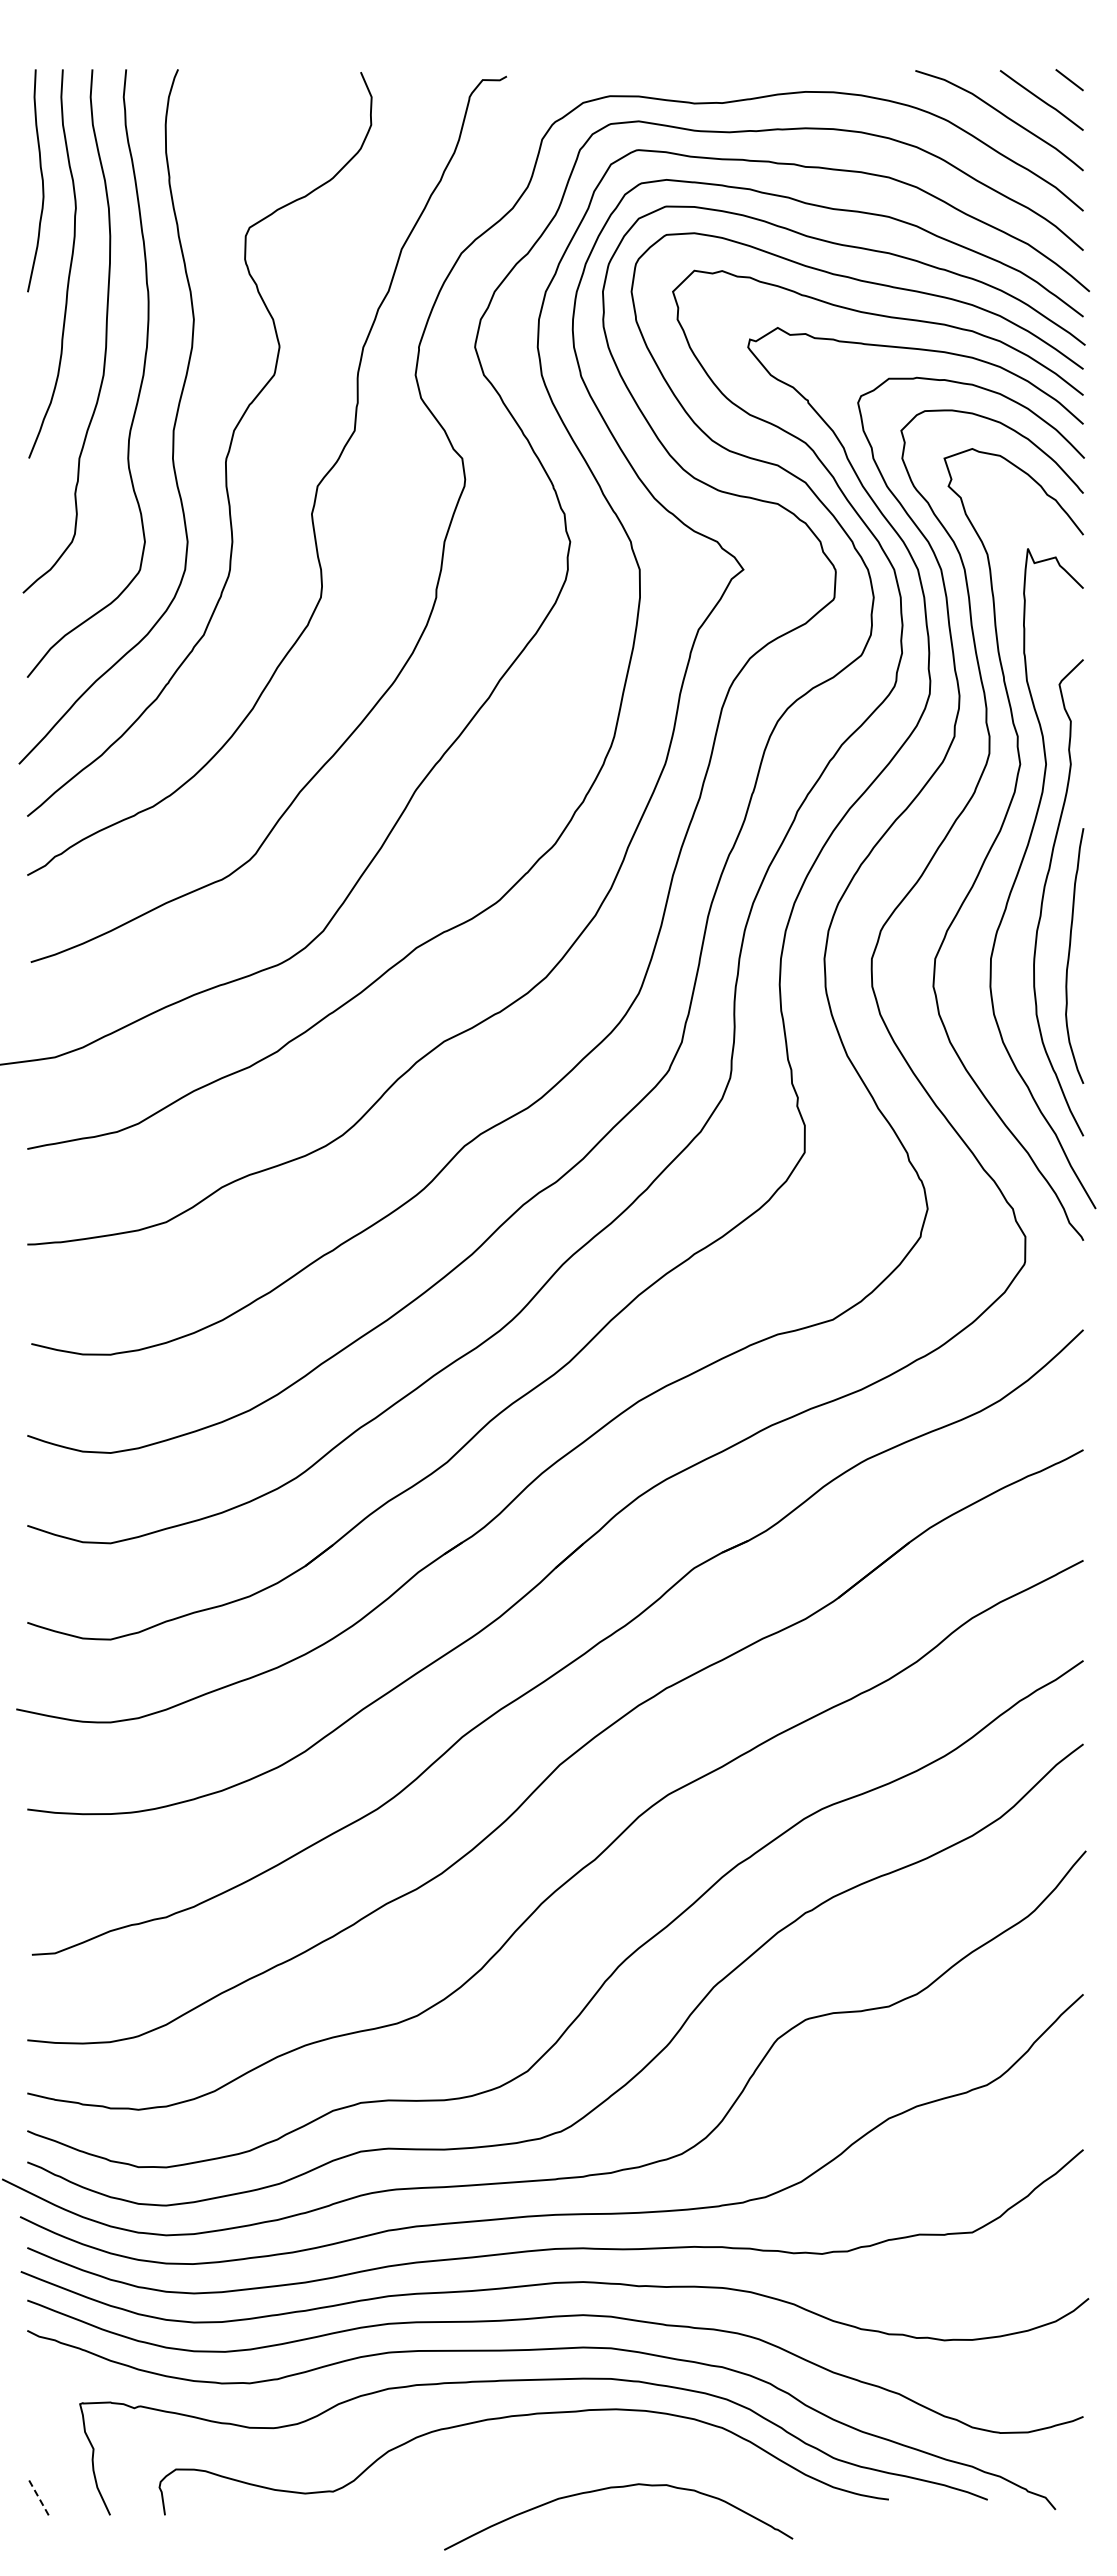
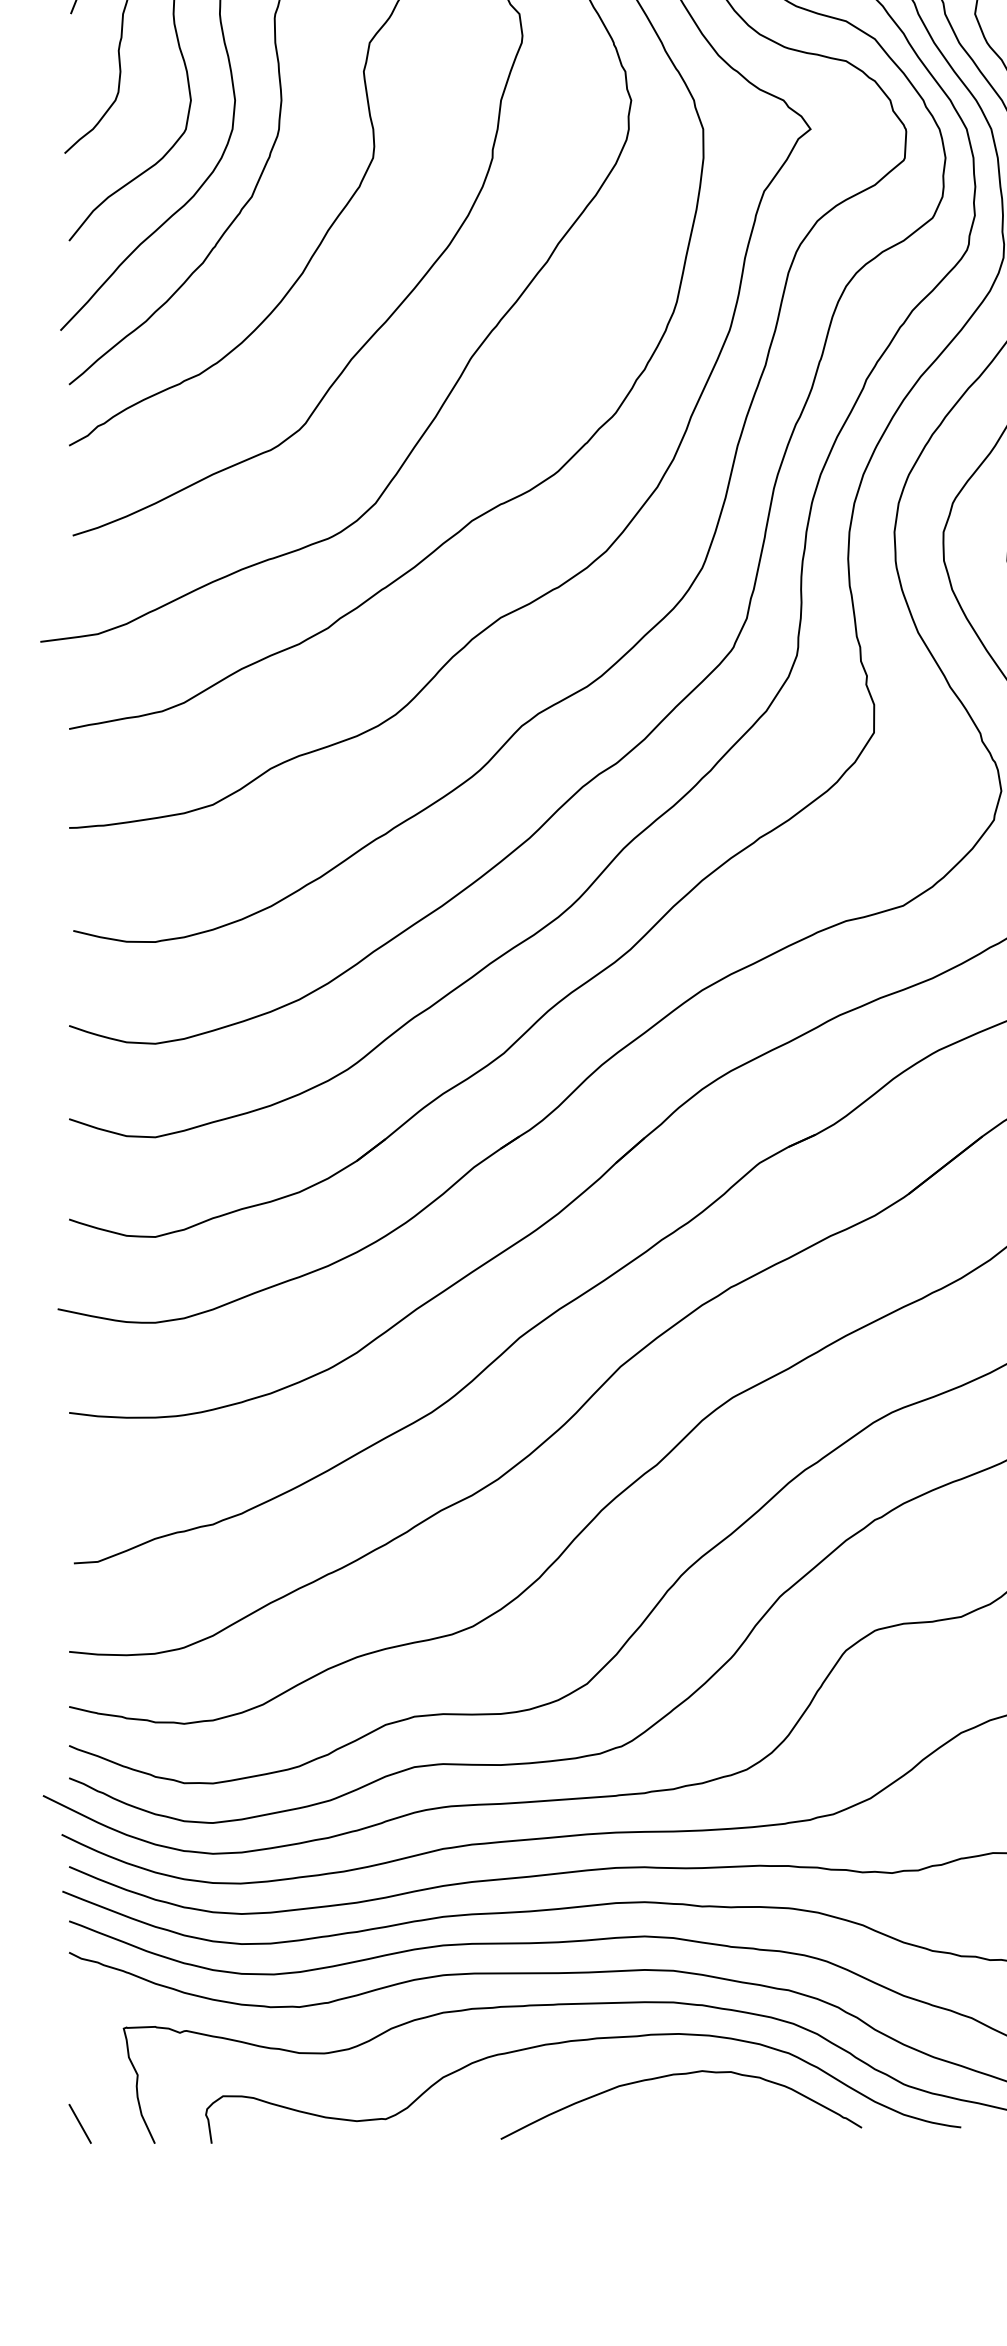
curve: (615, 2488) -> (678, 2075), moved
line: (38, 2496) -> (80, 2124), dashed -> solid

